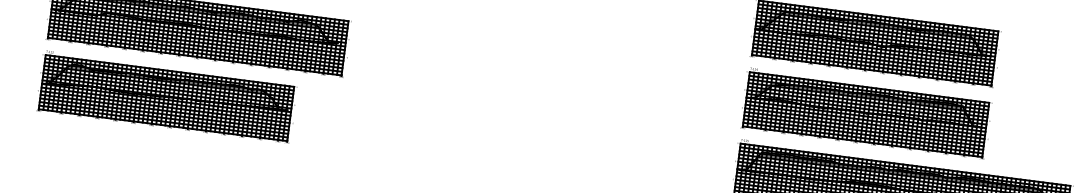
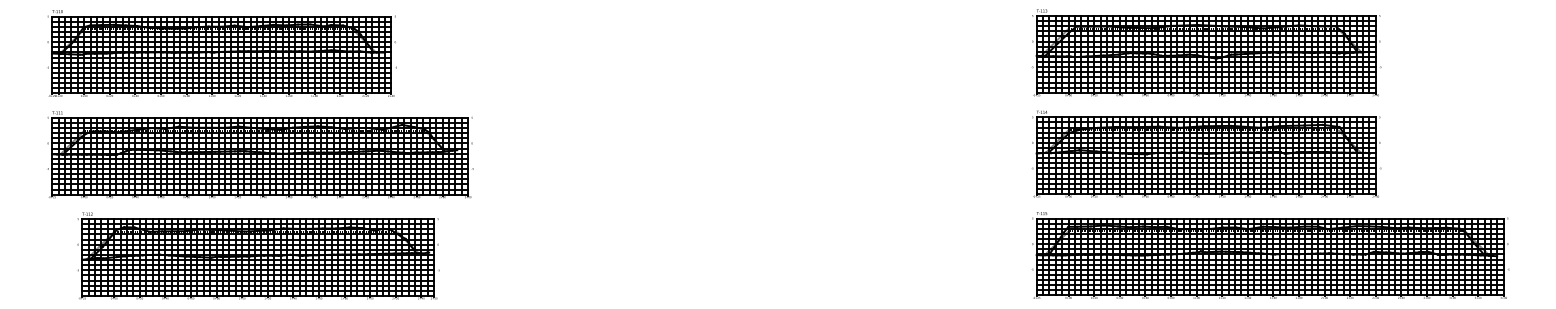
part: (166, 96) -> (258, 255), moved

